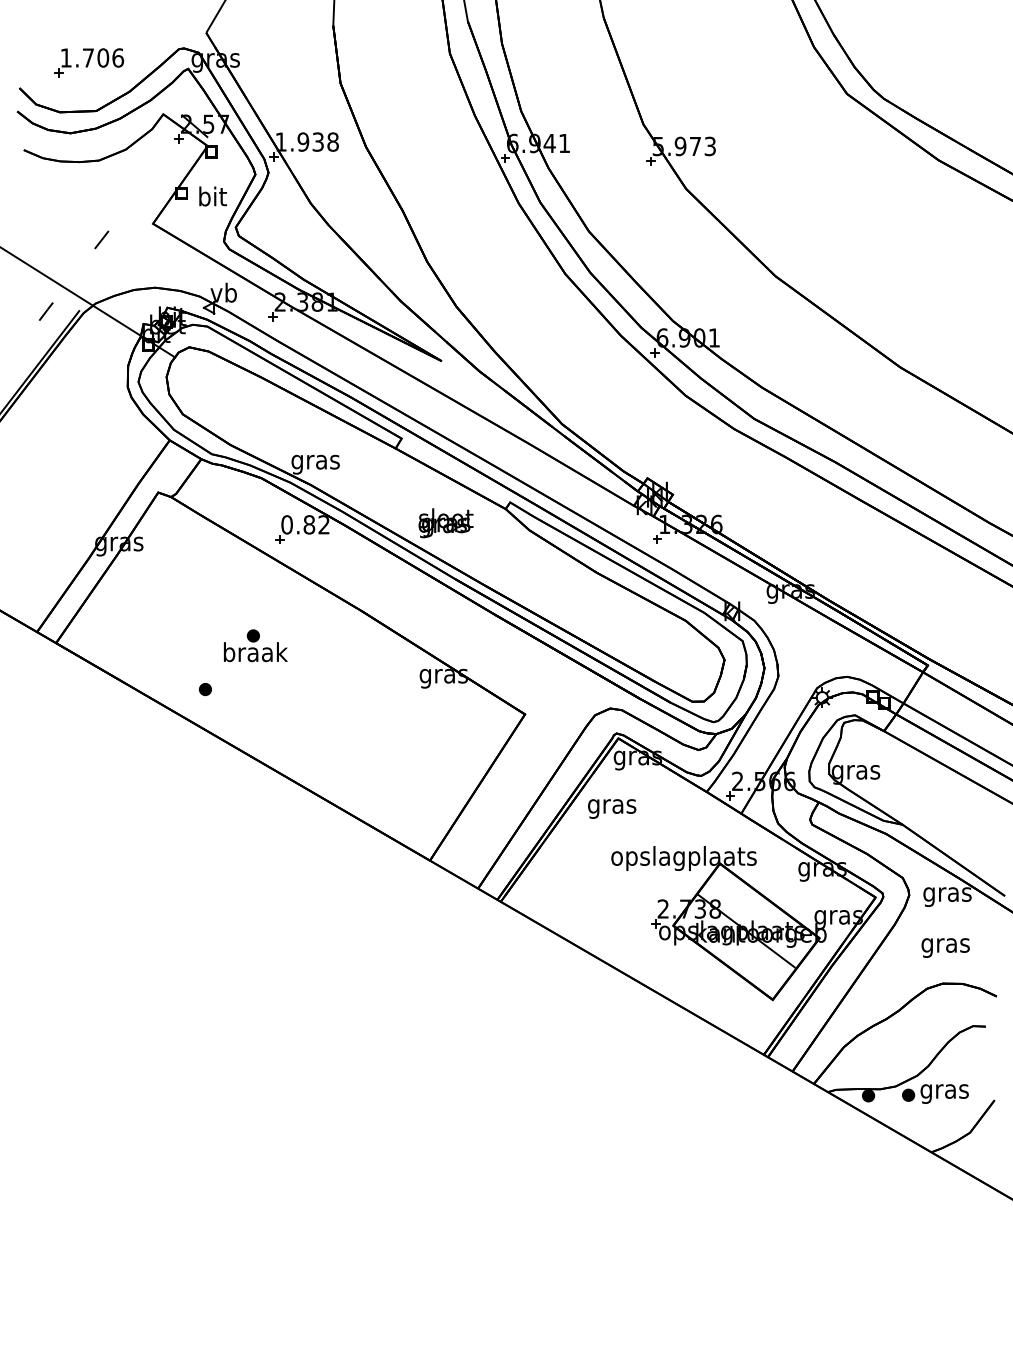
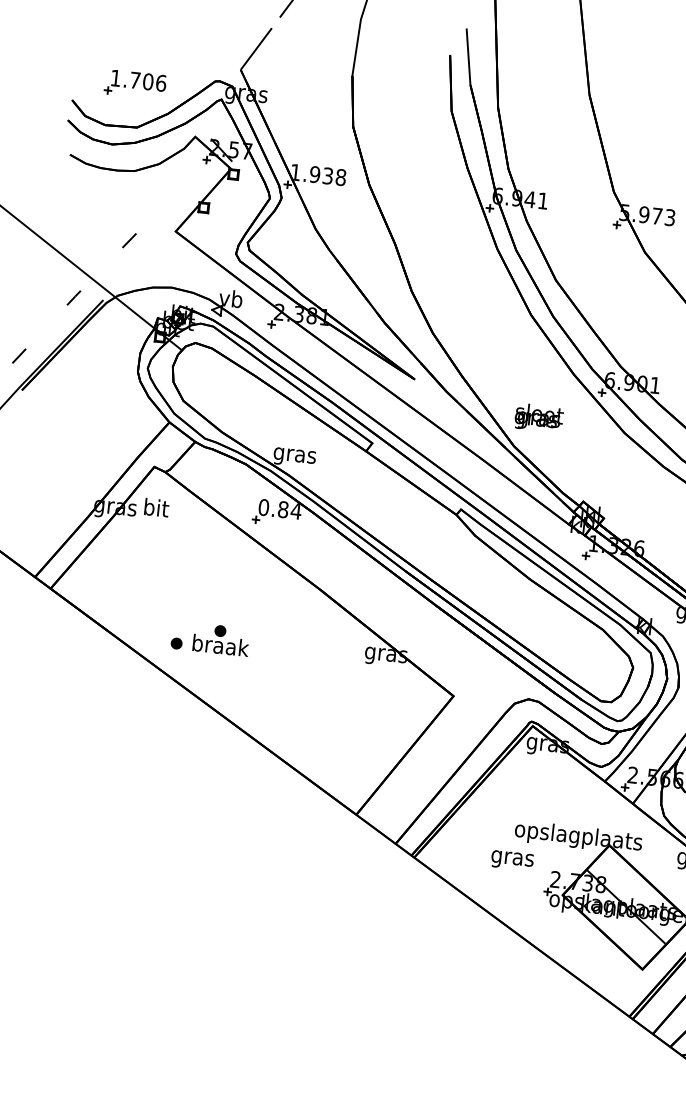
text: (212, 196) -> (156, 507), moved
text: (445, 523) -> (538, 418), moved
text: (324, 524) -> (296, 510), 0.82 -> 0.84
part: (255, 645) -> (221, 639), moved
text: (612, 808) -> (512, 860), moved

